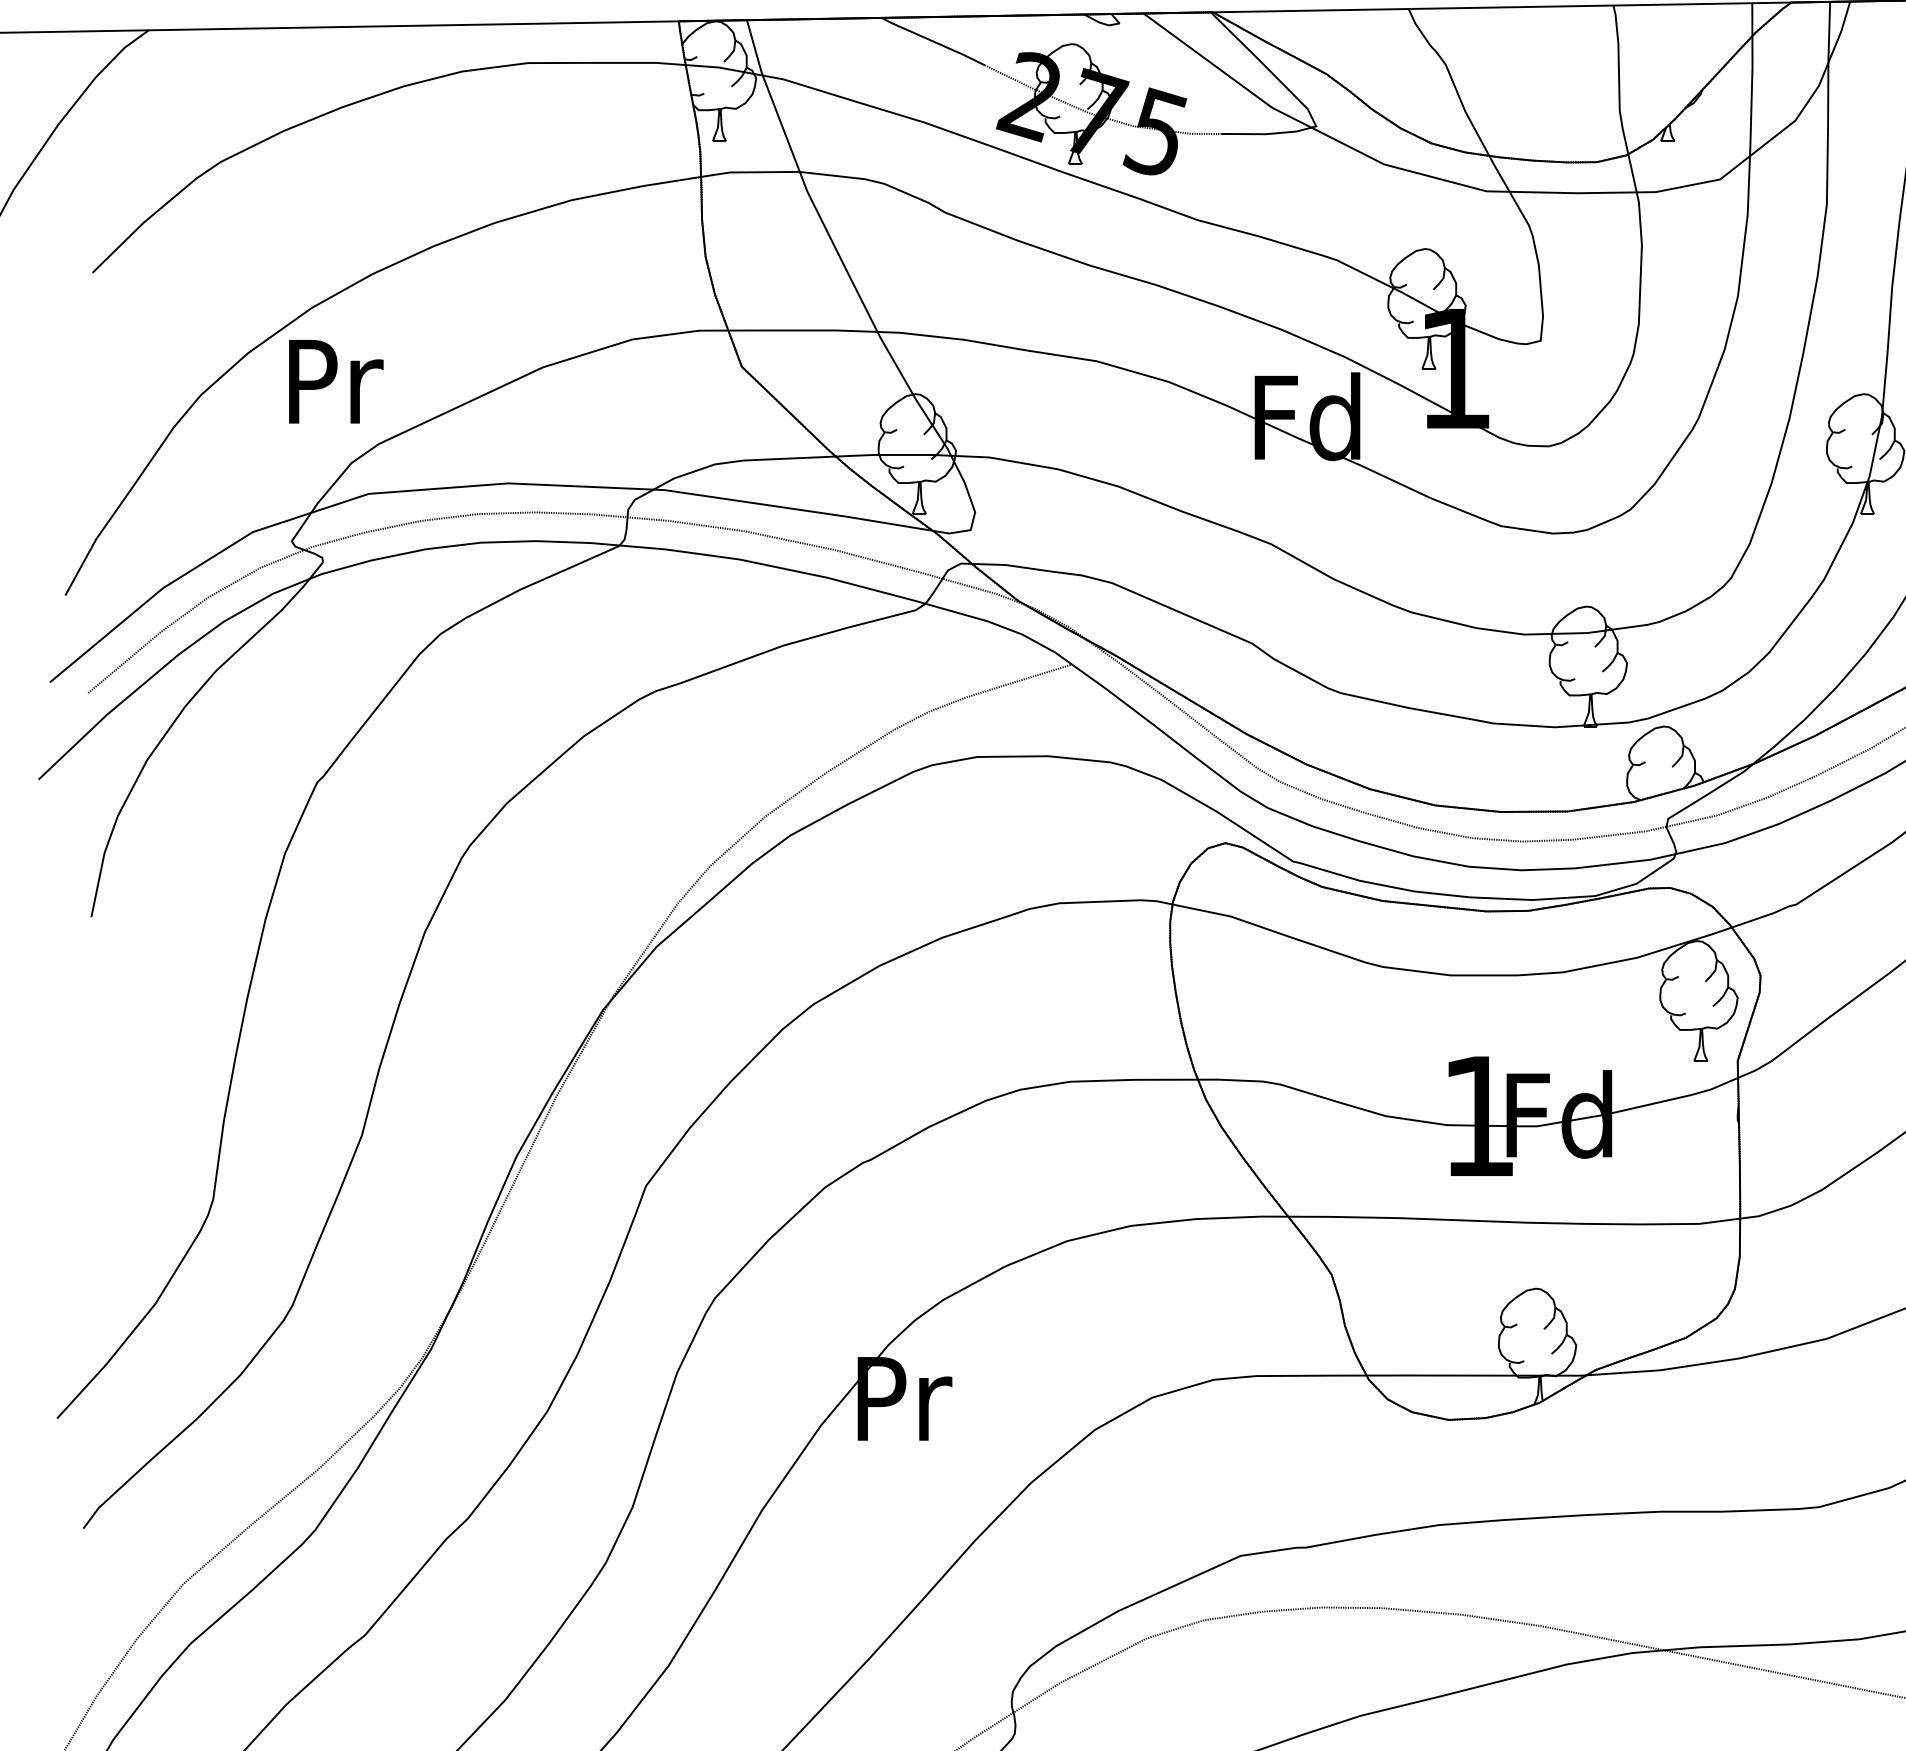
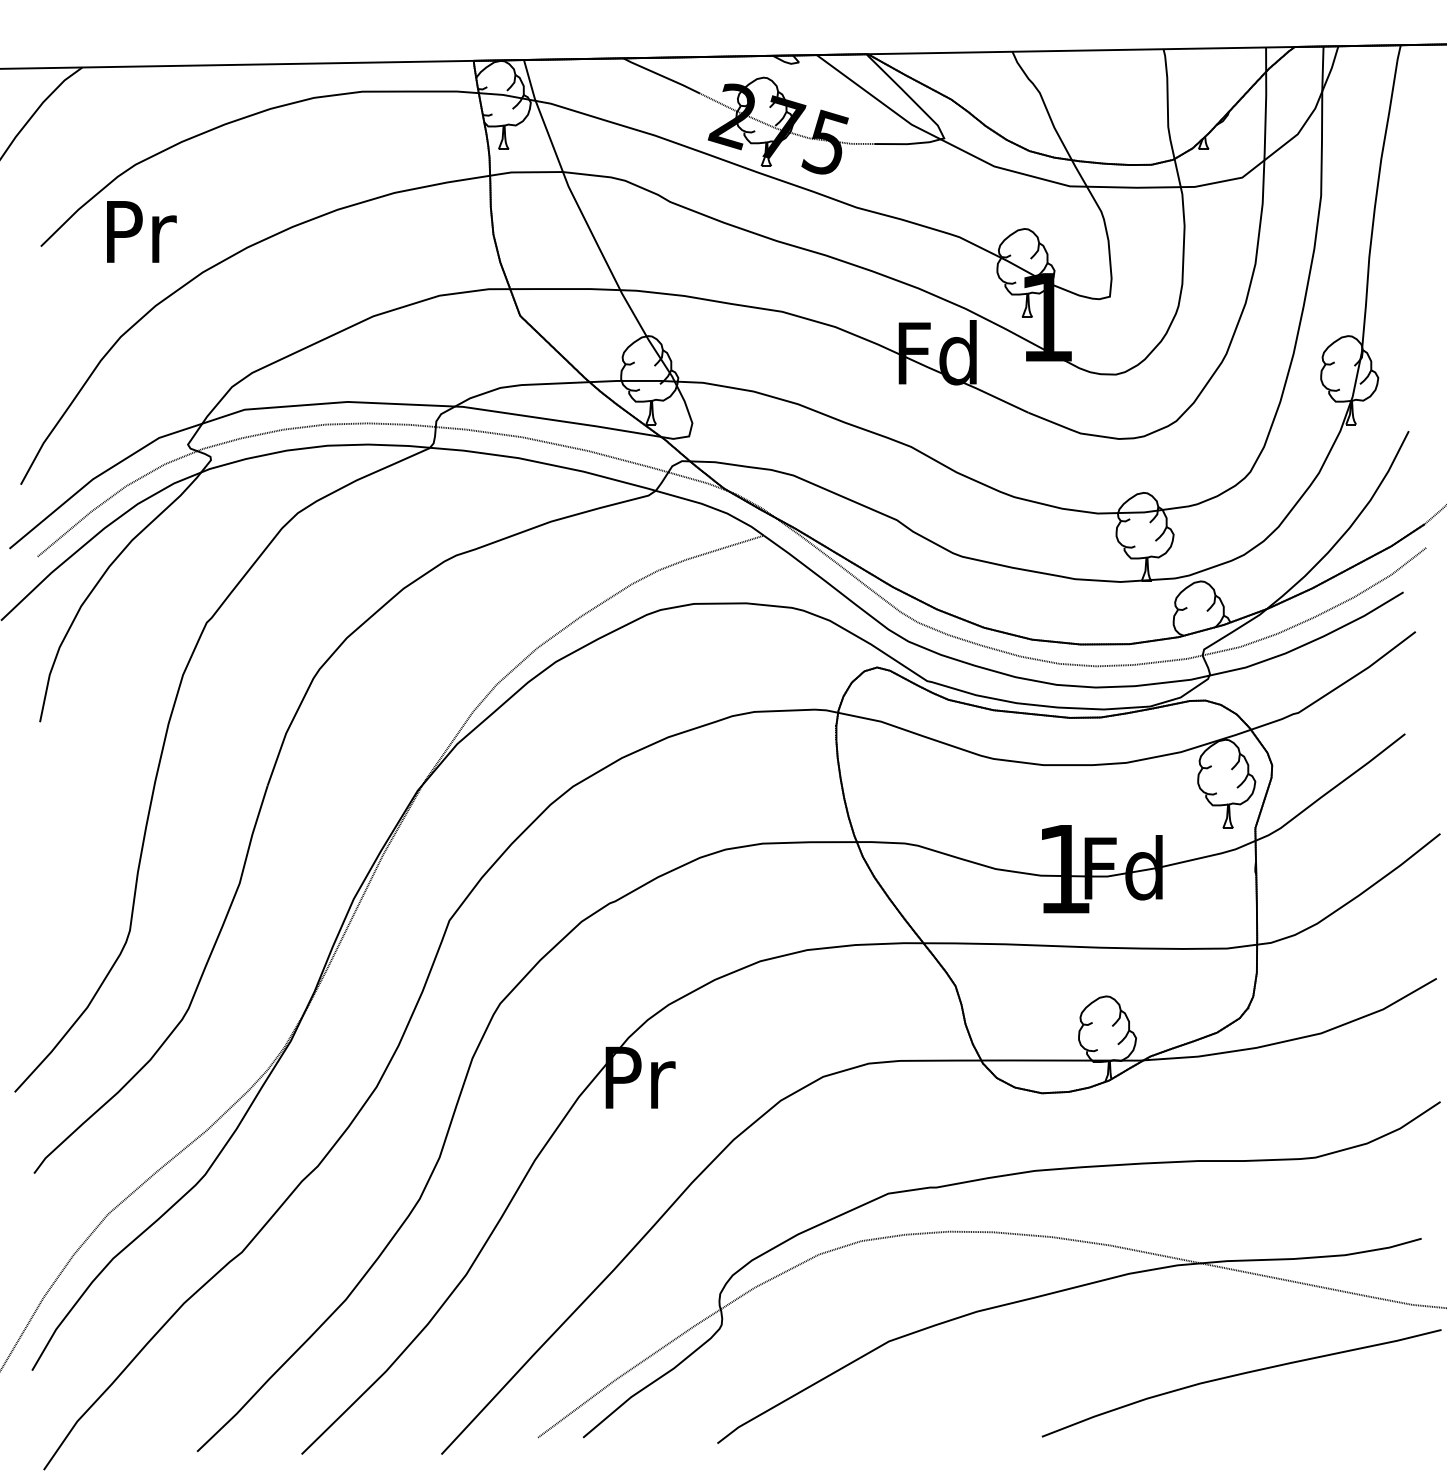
text: (335, 381) -> (141, 231), moved

